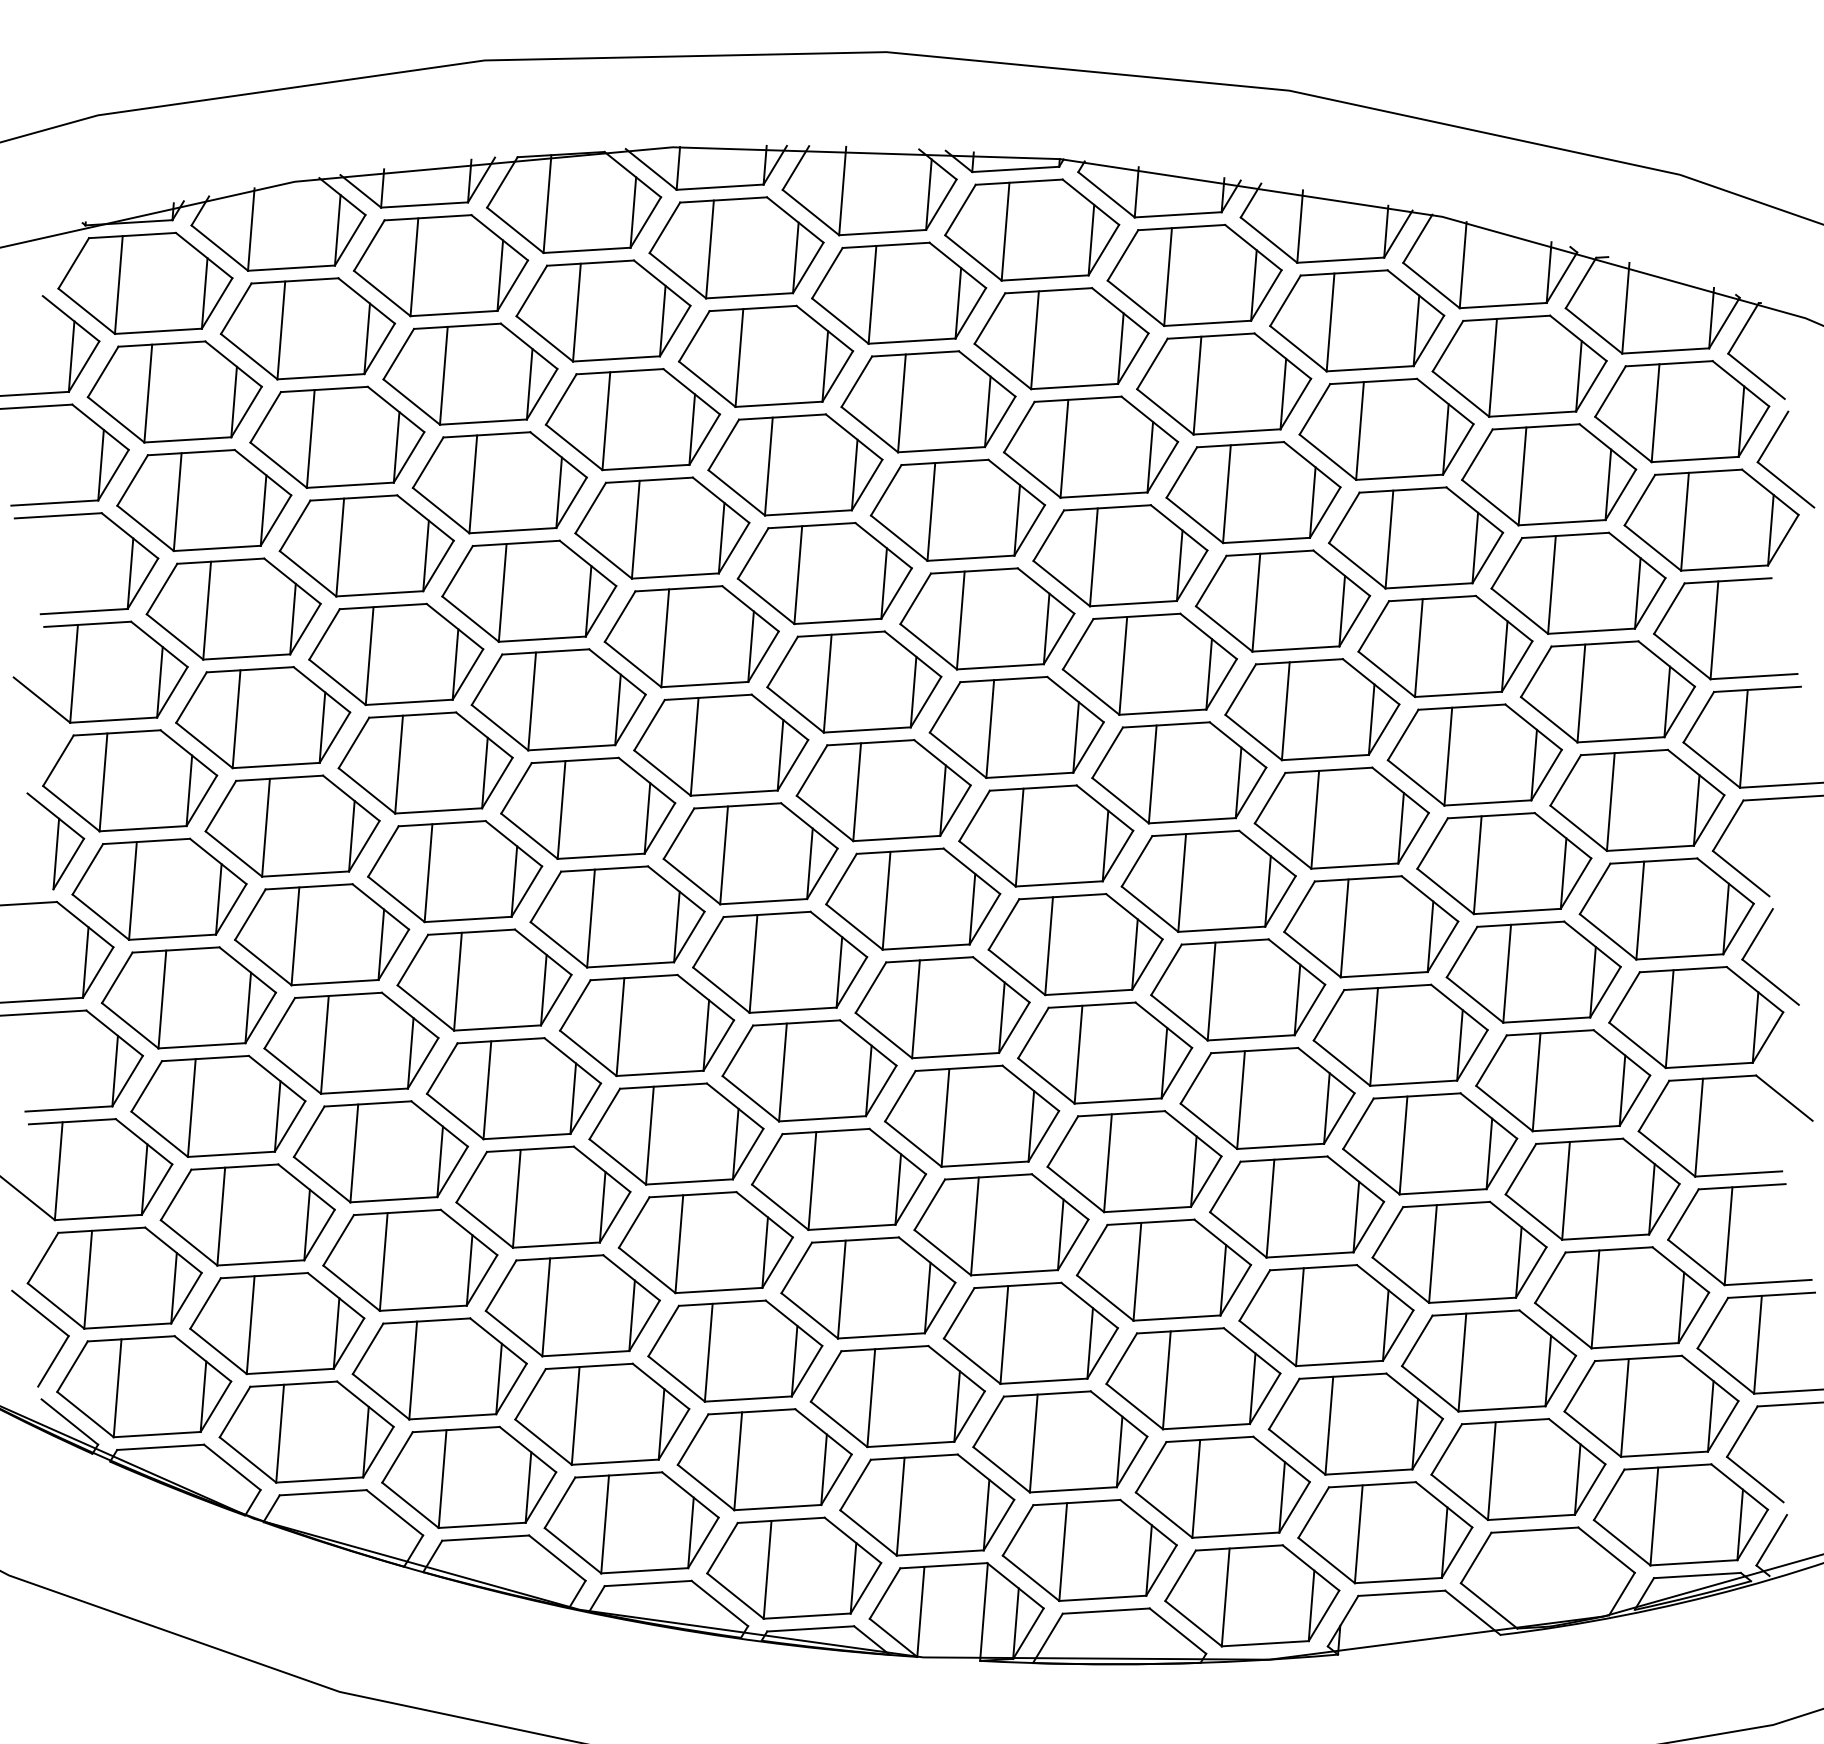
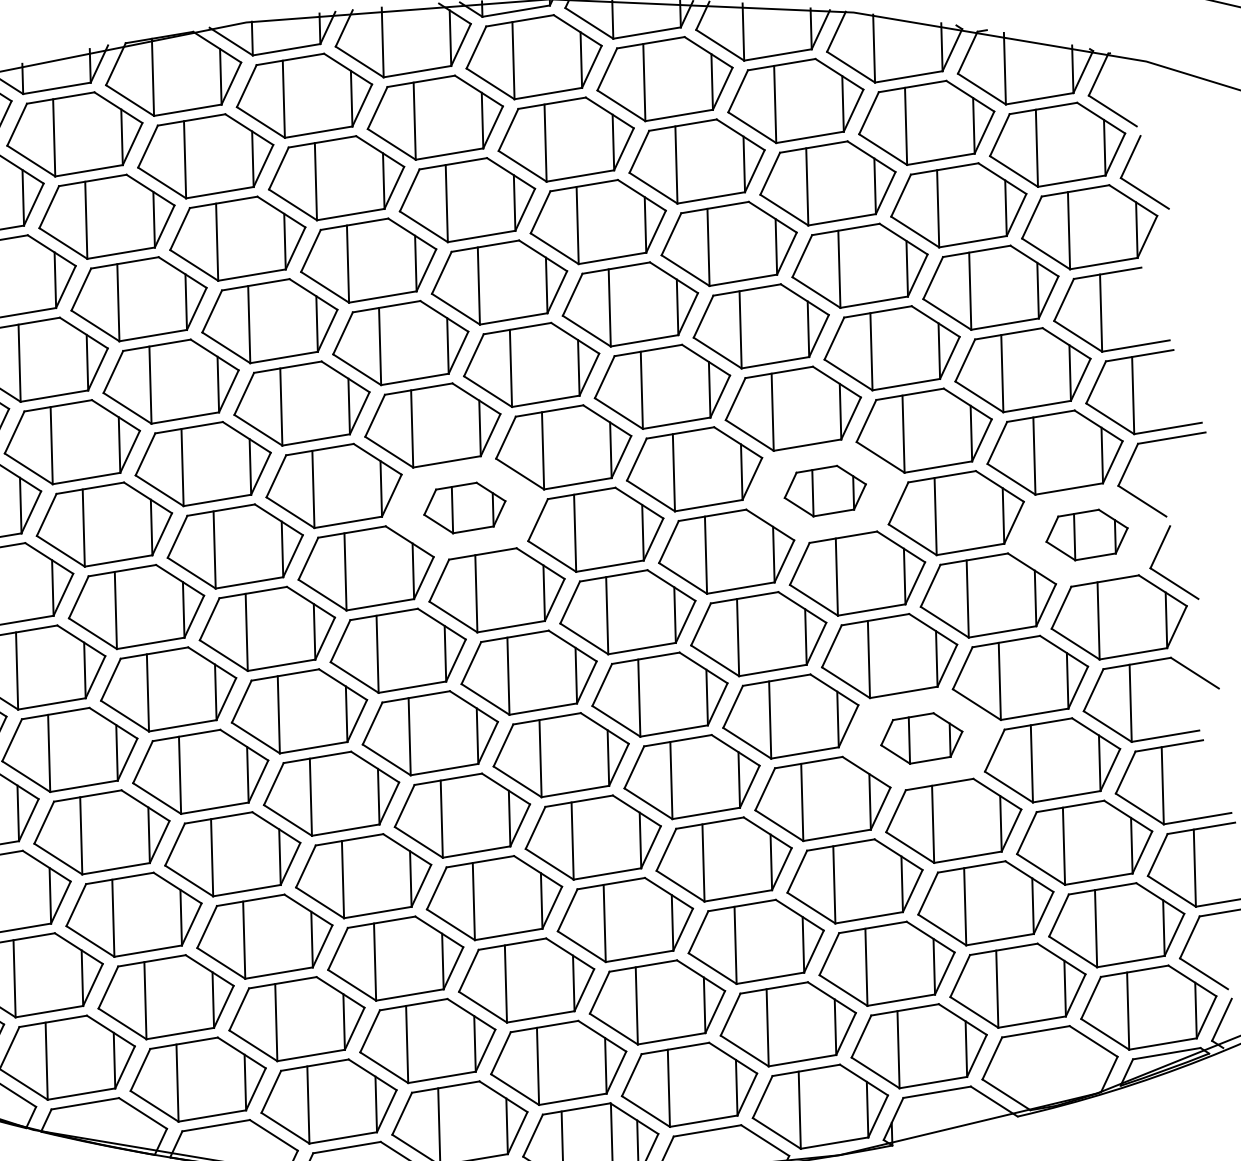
part: (883, 790) -> (464, 507), size x0.6
part: (1341, 817) -> (825, 490), size x0.6
part: (1666, 908) -> (1086, 534), size x0.6
part: (1430, 1143) -> (921, 738), size x0.6

